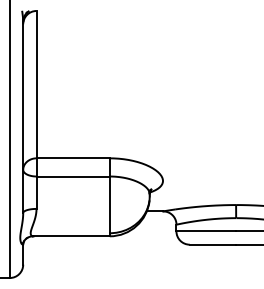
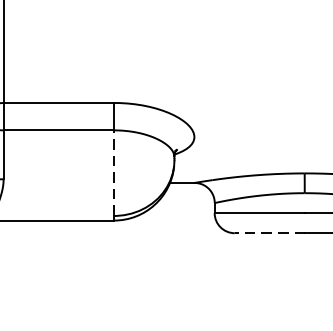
line: (109, 204) -> (113, 172), solid -> dashed
line: (212, 244) -> (269, 232), solid -> dashed

